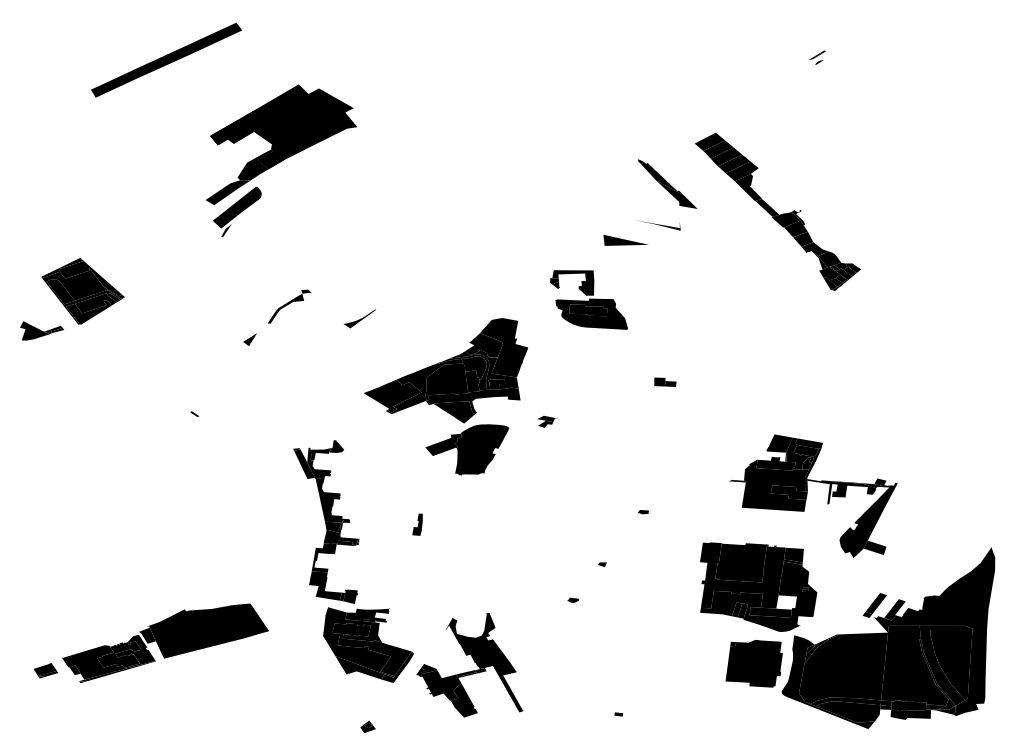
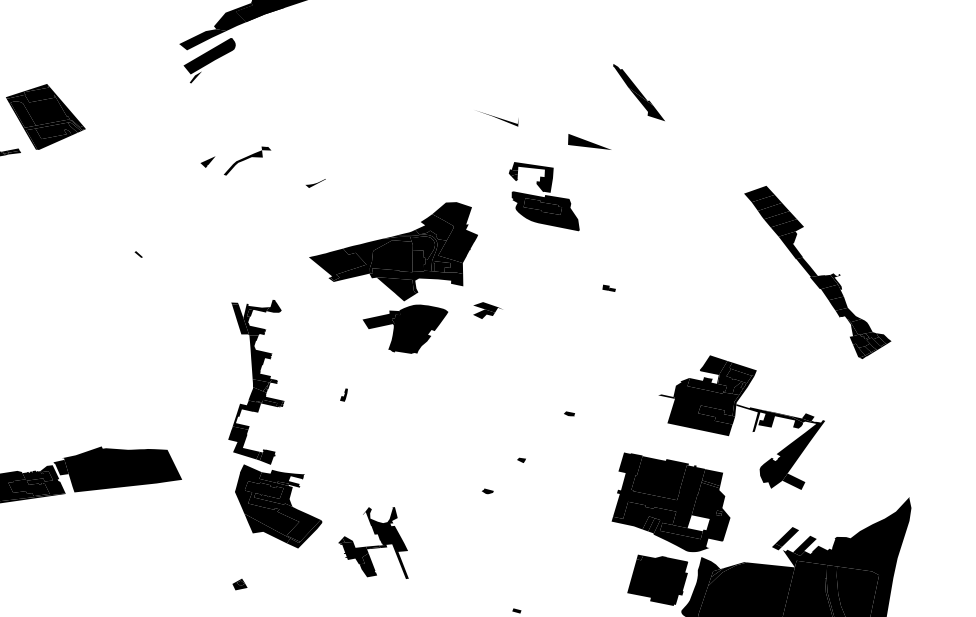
part: (777, 211) -> (816, 272), moved
part: (659, 225) -> (497, 118), moved
part: (359, 318) -> (315, 182), size x0.6
part: (249, 339) -> (207, 161), moved
part: (665, 381) -> (609, 287), size x0.6
part: (547, 421) -> (487, 310), size x1.4
part: (417, 524) -> (343, 394), size x0.6
part: (469, 665) -> (375, 541), size x0.7
part: (367, 727) -> (239, 585), moved

